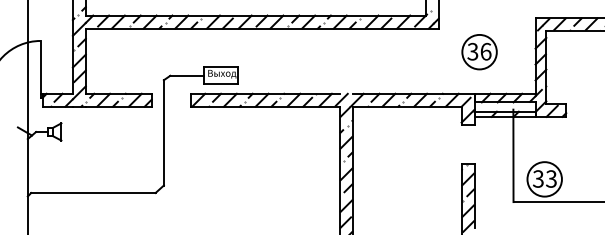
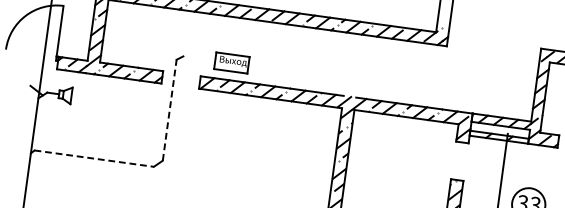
part: (479, 52) -> (482, 74), removed
line: (186, 75) -> (198, 58), removed
line: (163, 132) -> (169, 109), solid -> dashed
line: (93, 193) -> (94, 159), solid -> dashed

